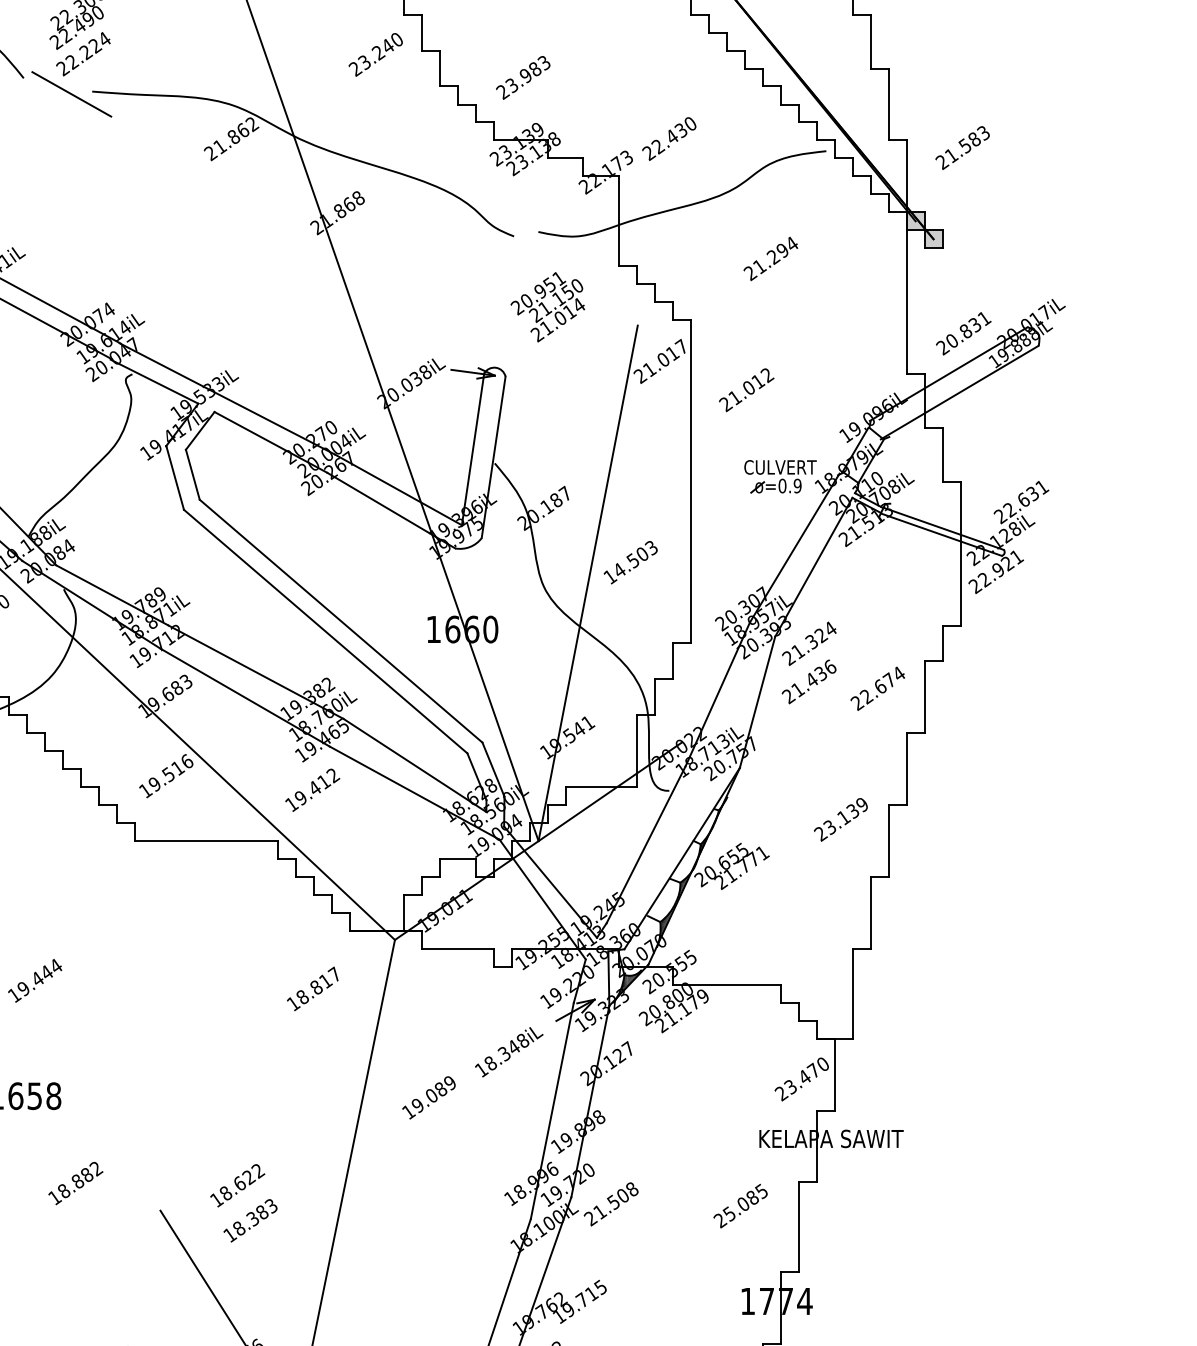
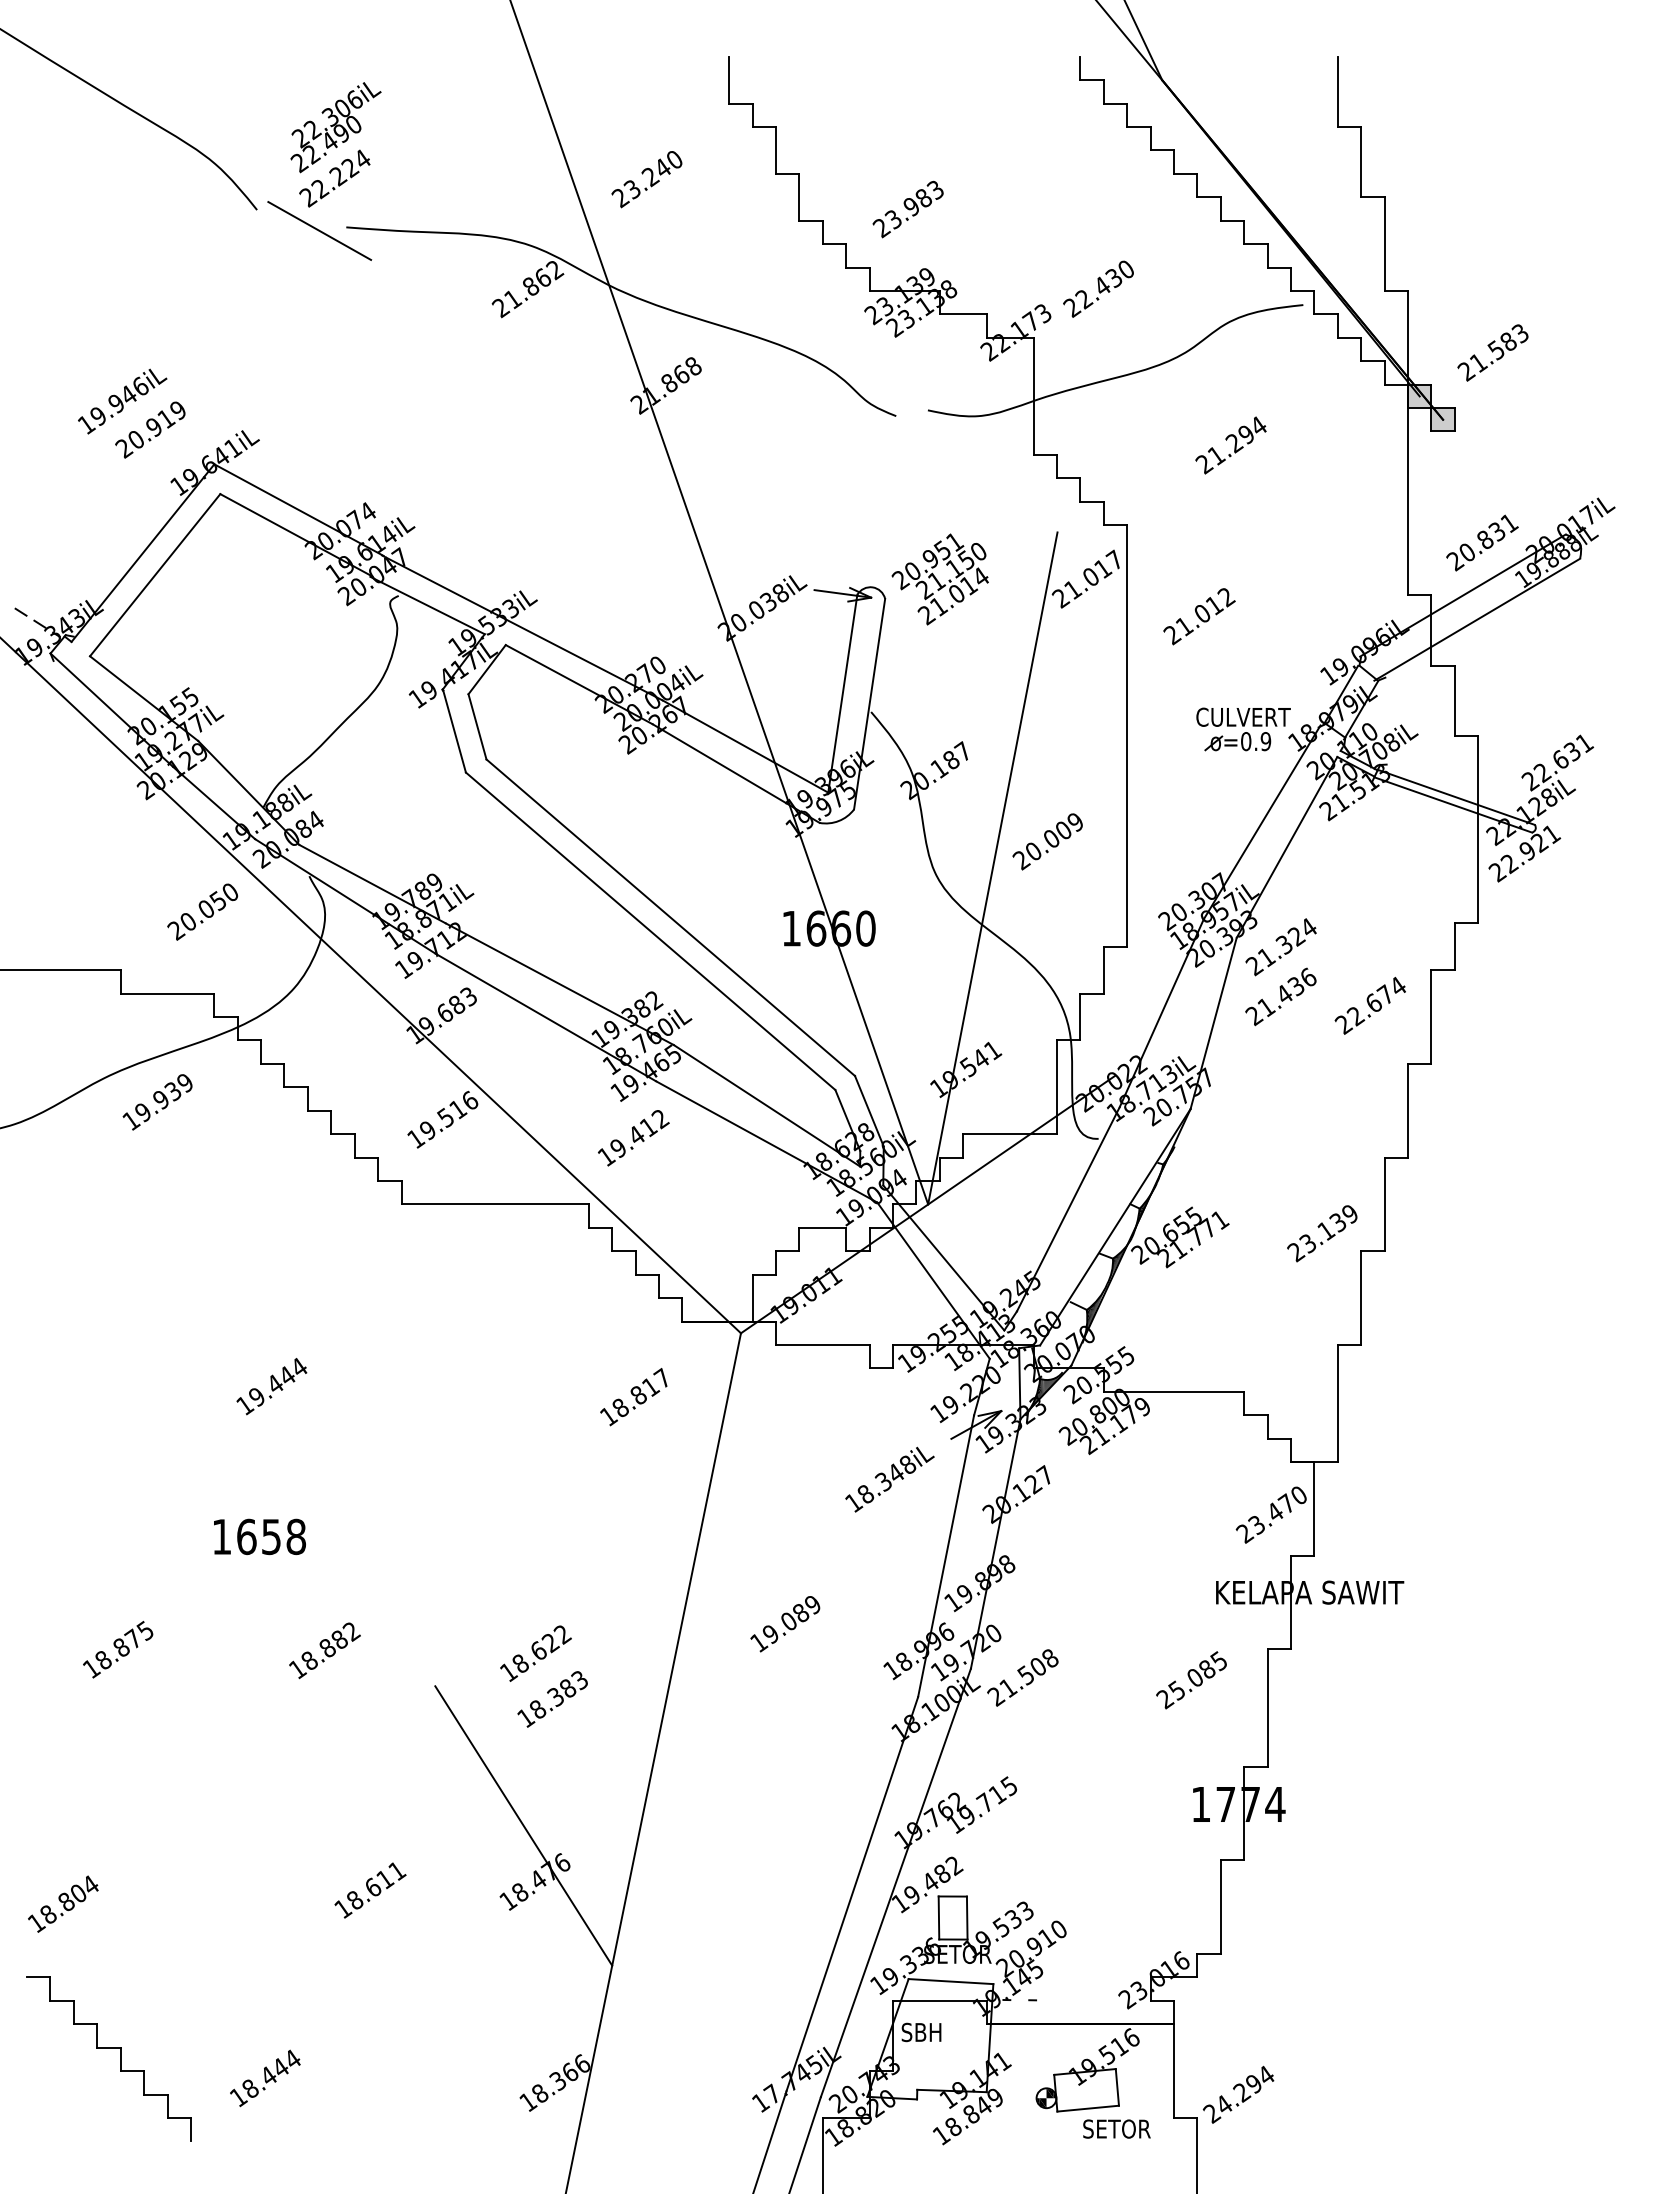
text: (375, 54) -> (646, 179), moved
text: (962, 147) -> (1492, 352), moved
text: (547, 307) -> (939, 579), moved
text: (630, 562) -> (1047, 841), 14.503 -> 20.009
text: (841, 819) -> (1322, 1233), moved
text: (429, 1098) -> (785, 1624), moved

